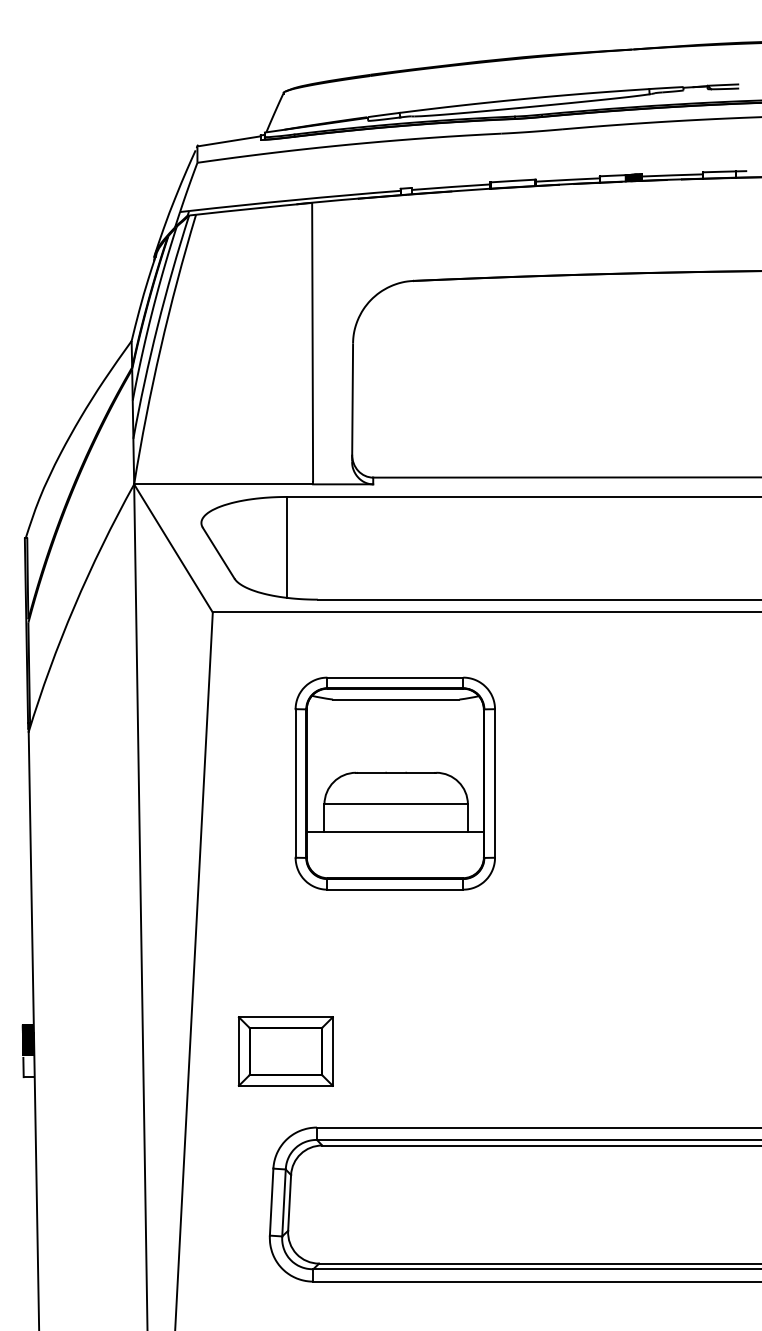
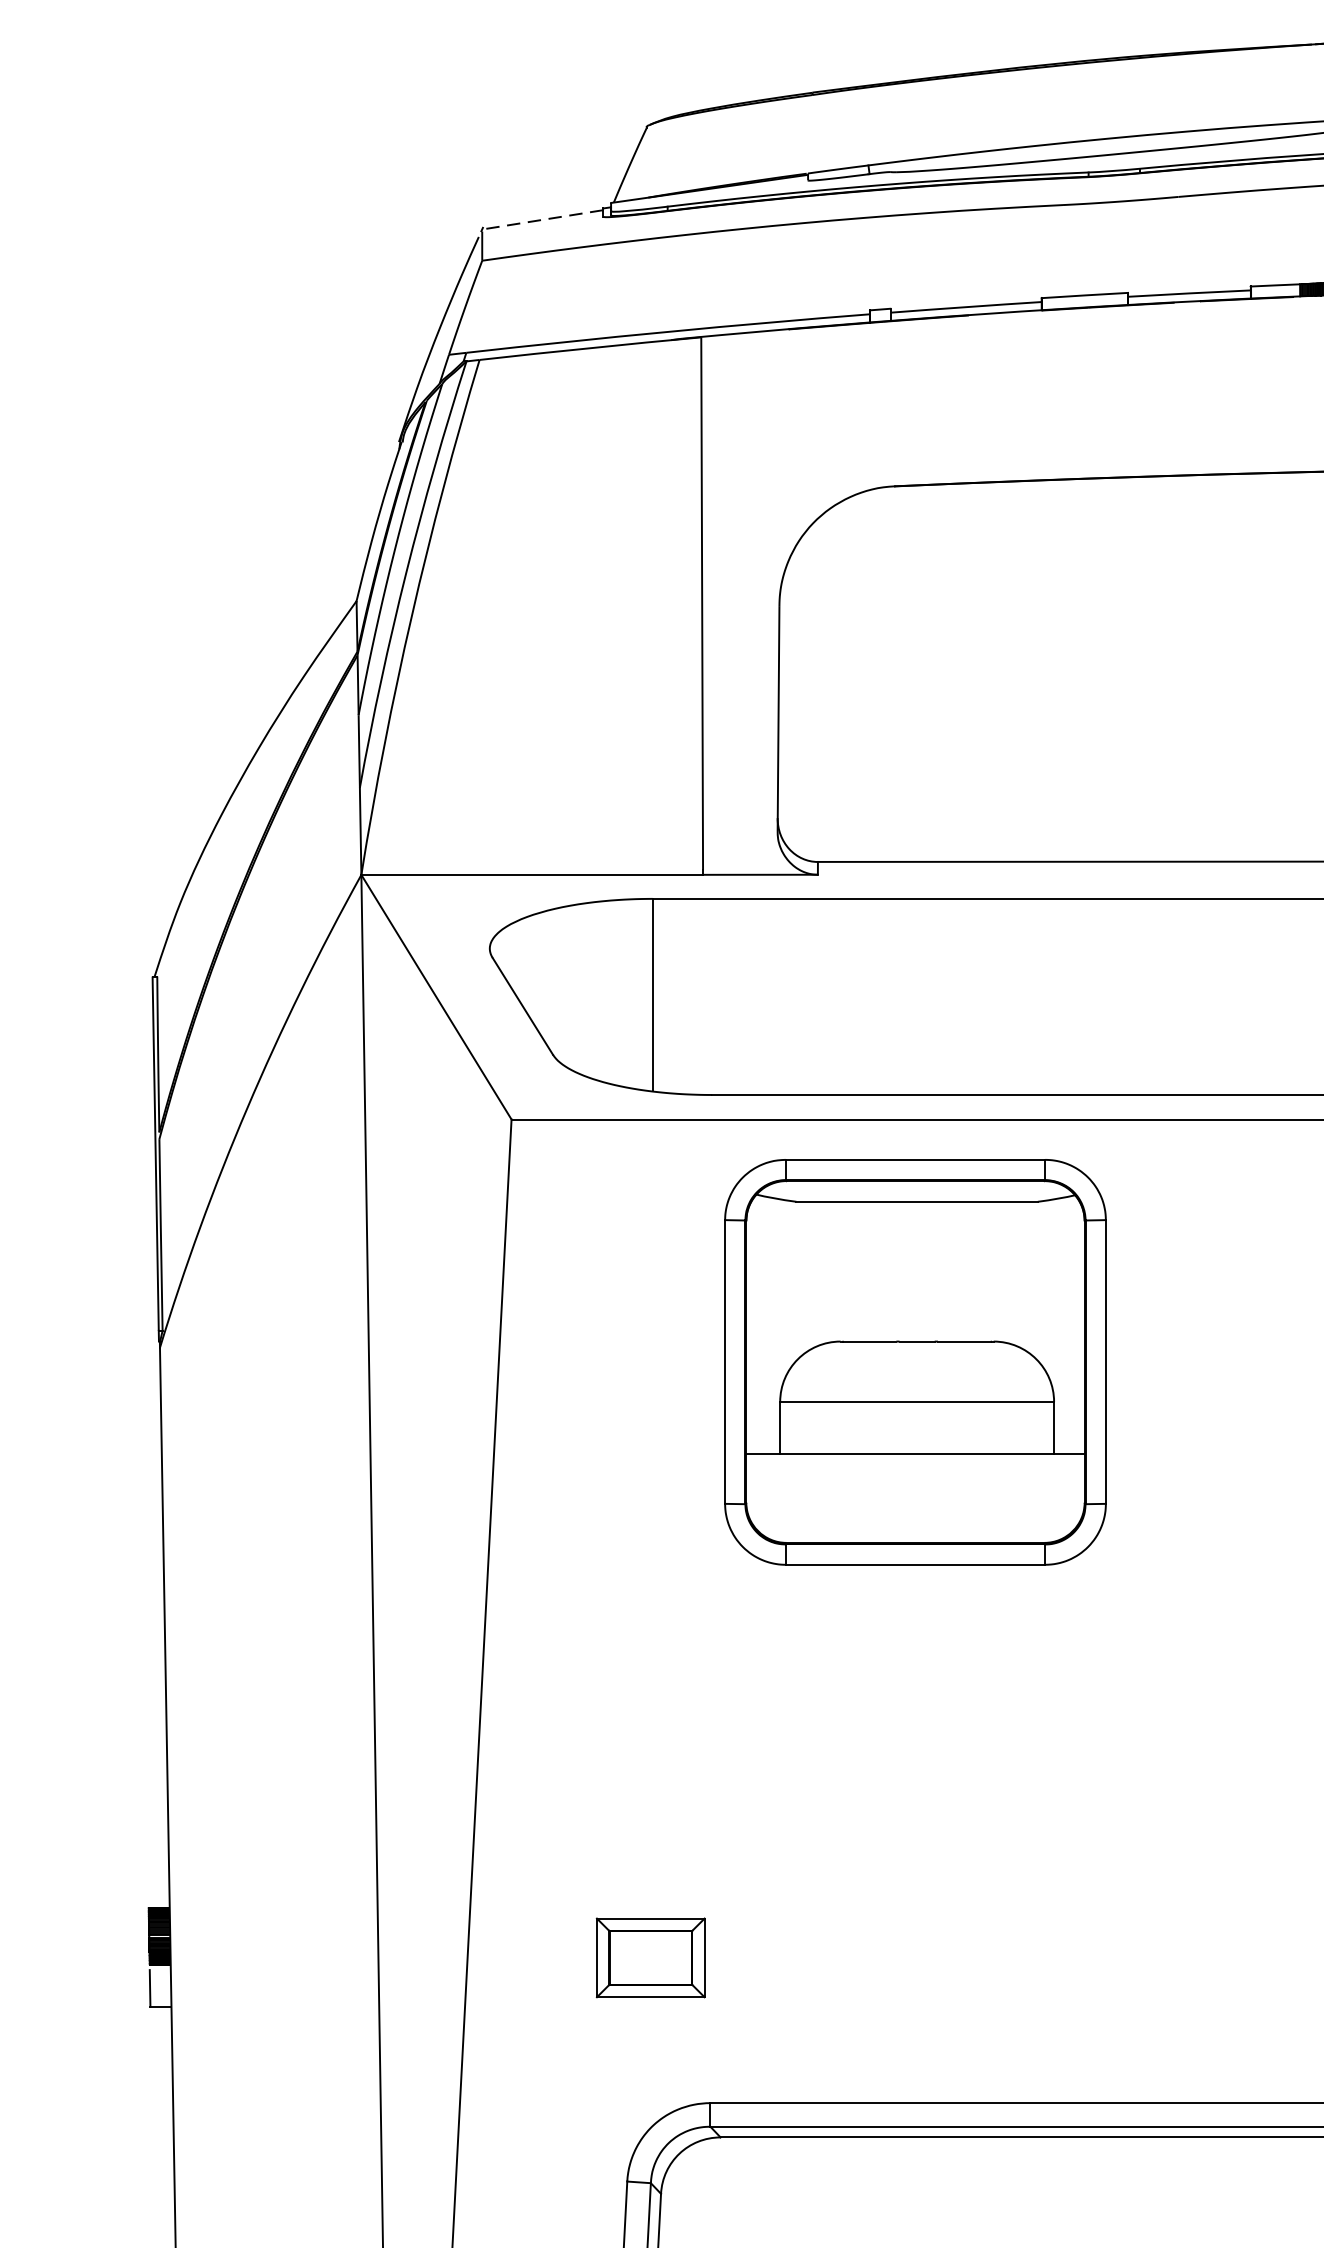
line: (228, 141) -> (541, 220), solid -> dashed
part: (394, 783) -> (913, 1362), moved
part: (285, 1051) -> (650, 1957), size x0.6

